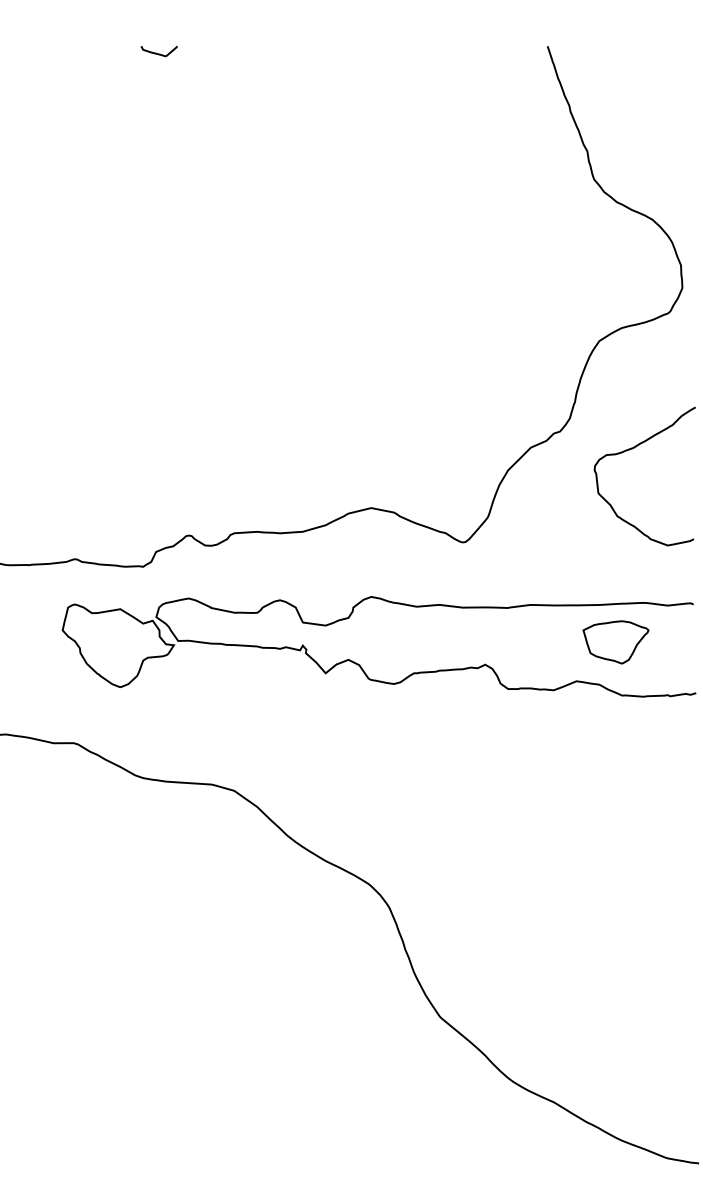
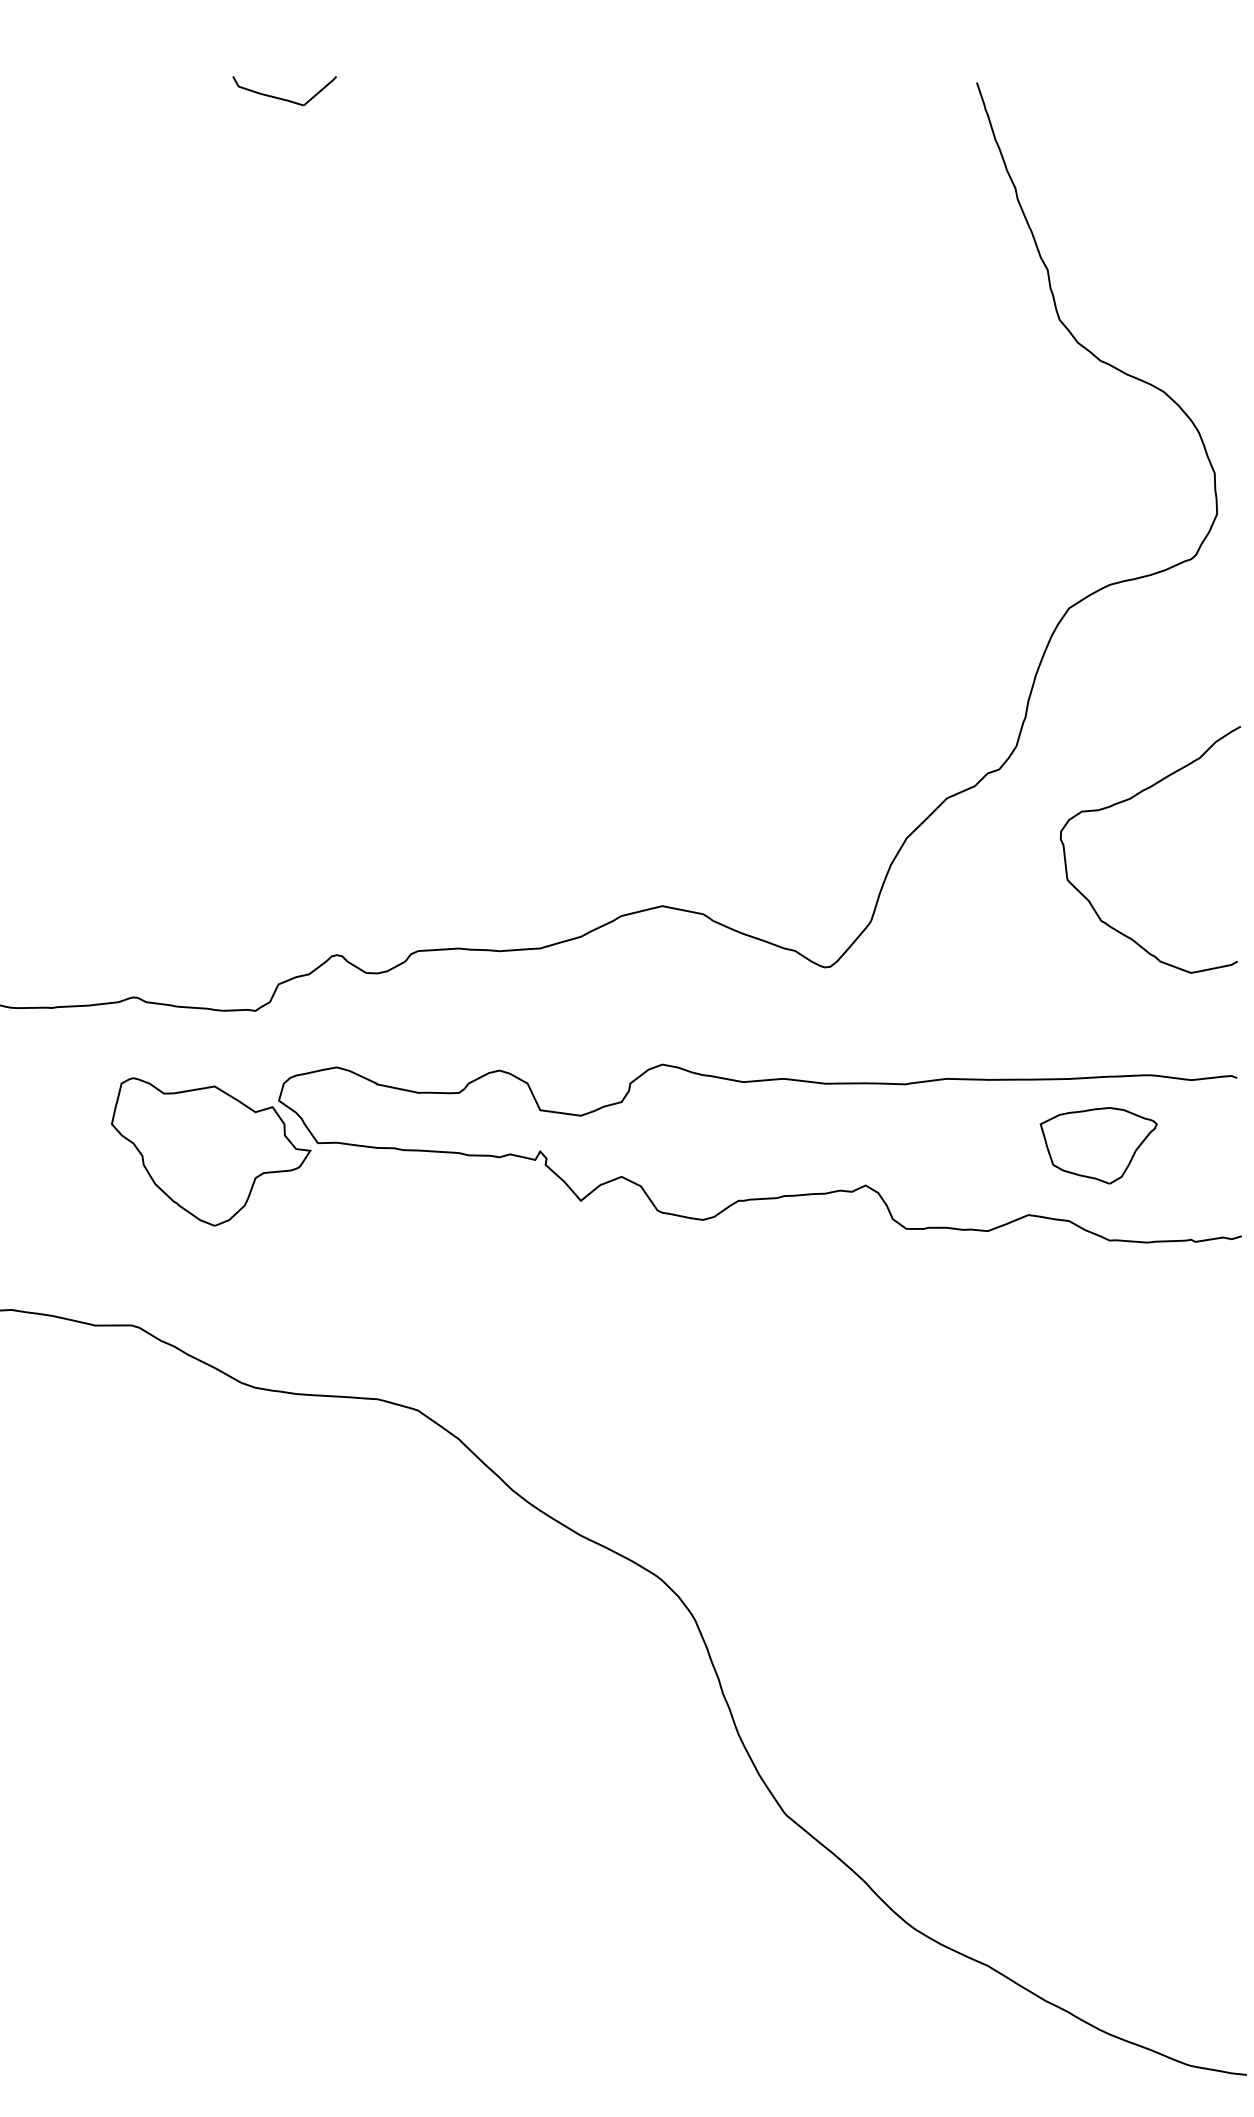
part: (158, 51) -> (282, 91), size x1.6

